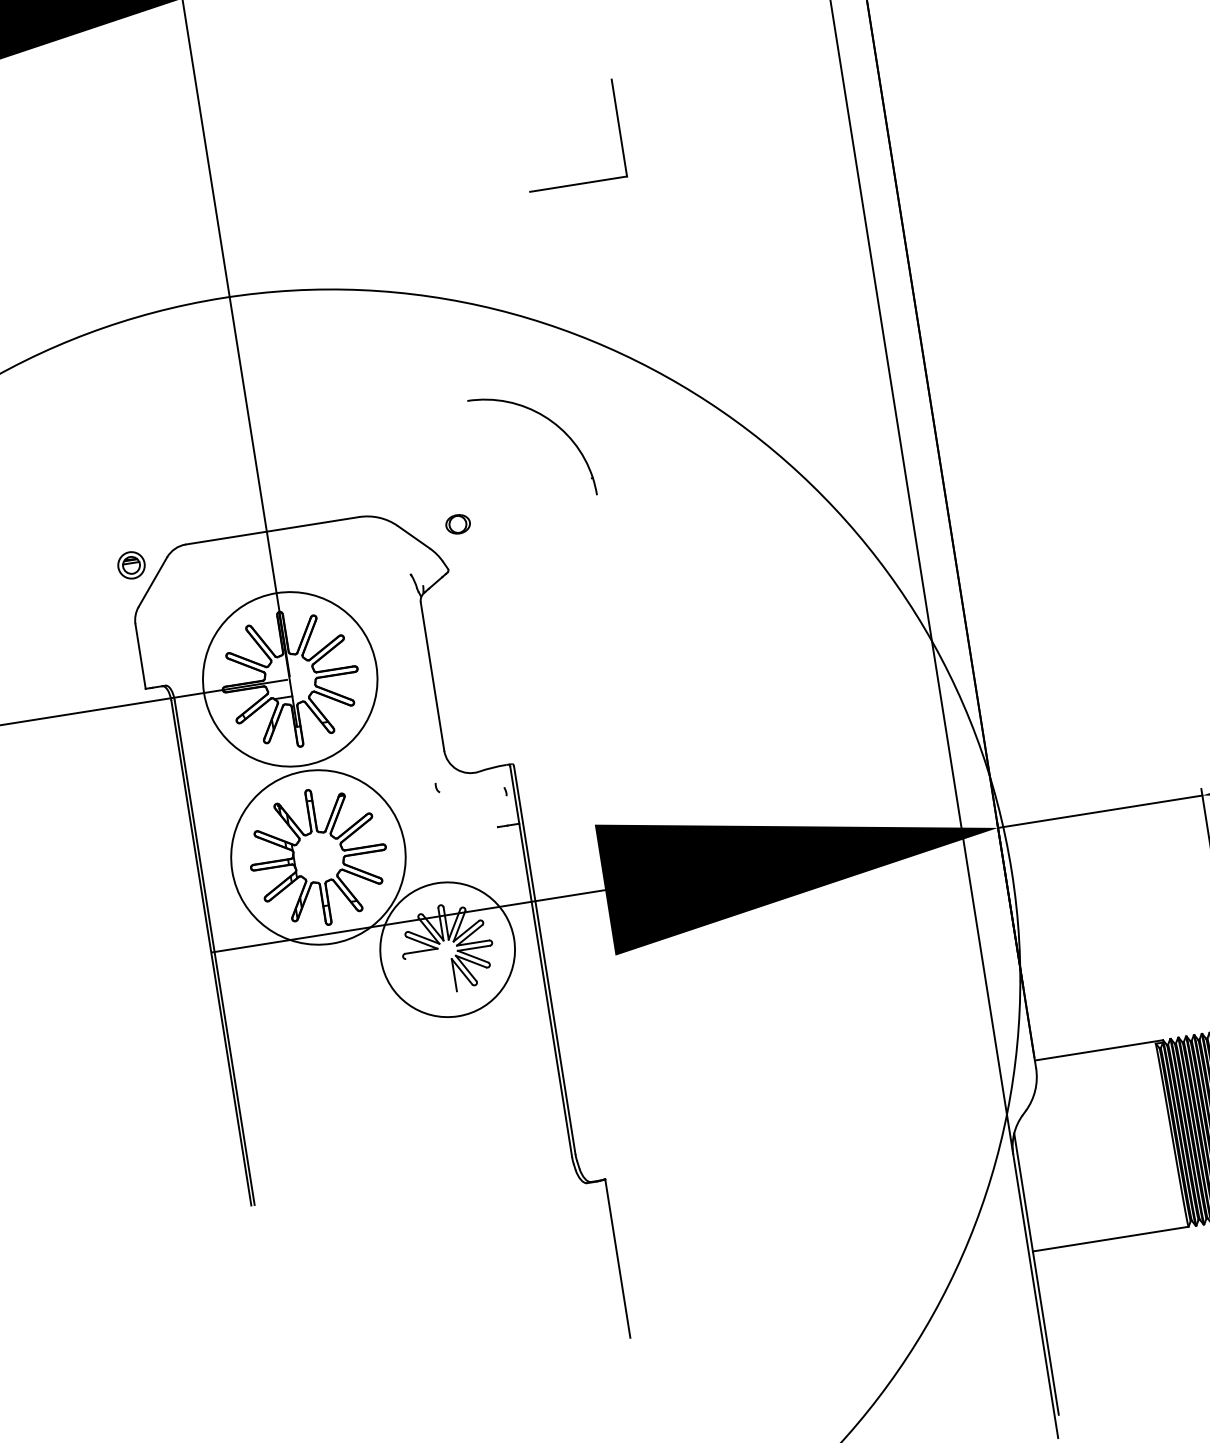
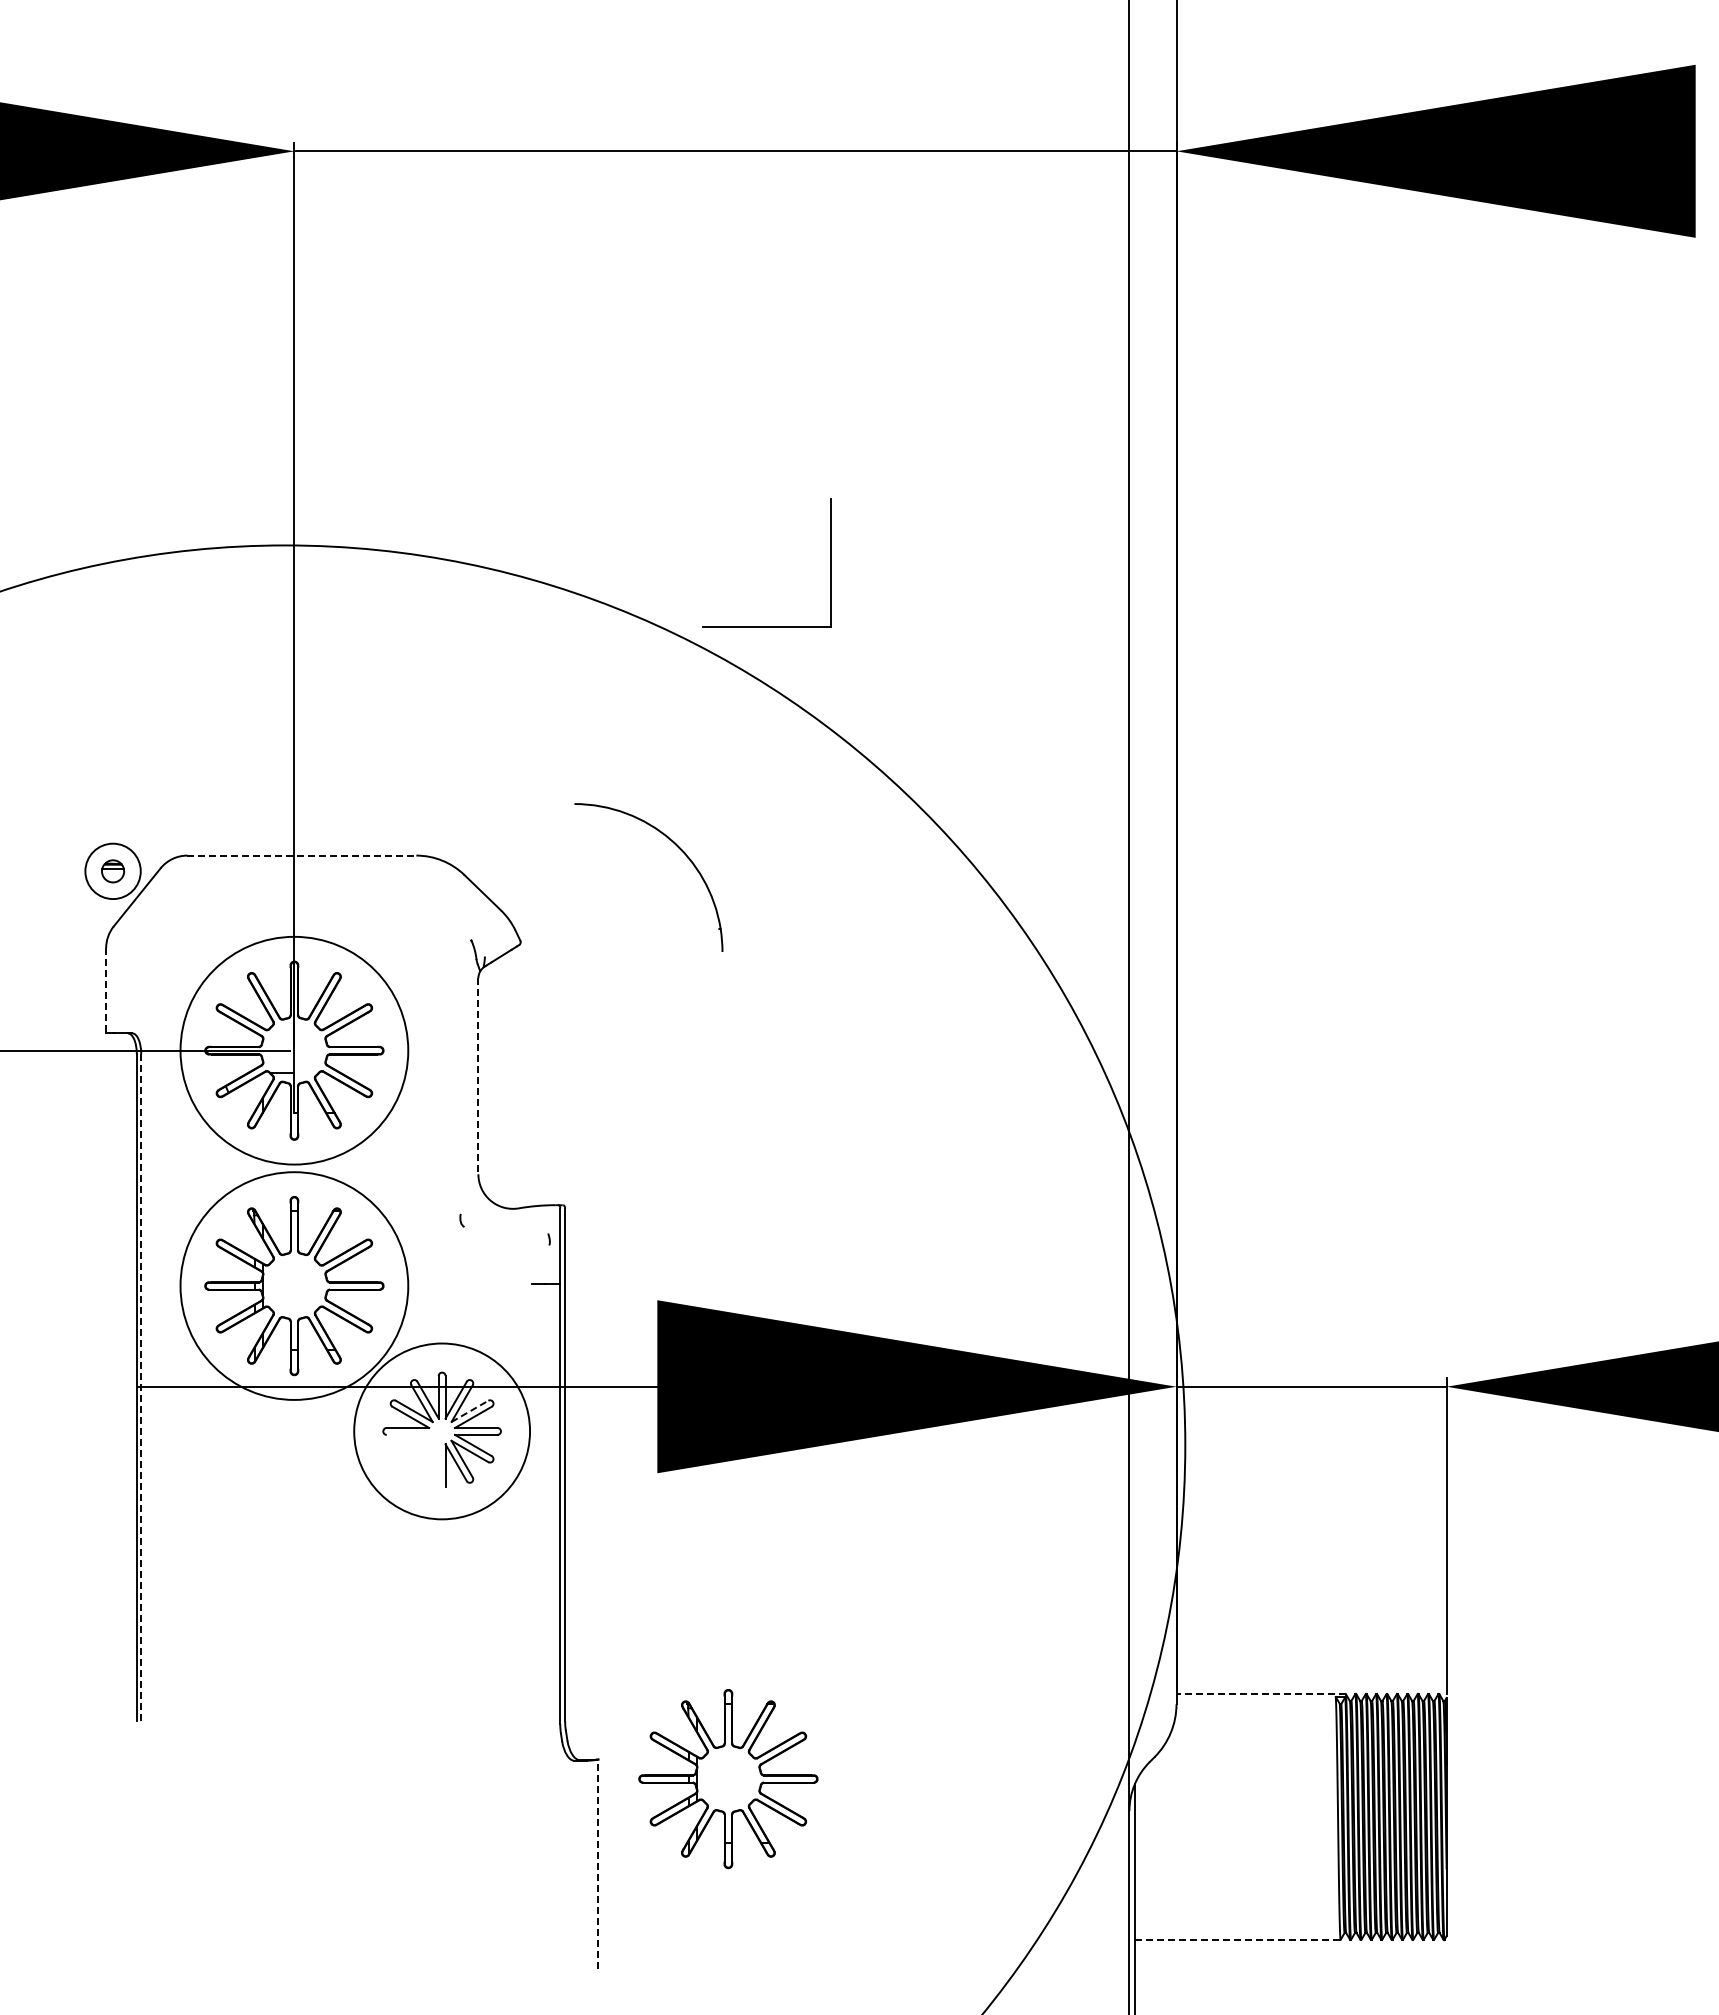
part: (618, 127) -> (830, 562), moved
part: (550, 421) -> (677, 847), moved
part: (458, 524) -> (542, 885), removed
line: (272, 530) -> (302, 855), solid -> dashed
circle: (131, 565) -> (112, 871), size x1.6
line: (140, 656) -> (106, 990), solid -> dashed
line: (432, 676) -> (478, 1076), solid -> dashed
line: (466, 931) -> (470, 1411), solid -> dashed
line: (215, 953) -> (141, 1388), solid -> dashed
line: (1099, 1050) -> (1261, 1694), solid -> dashed
part: (706, 1178) -> (728, 1779), added
line: (1110, 1238) -> (1237, 1939), solid -> dashed
line: (617, 1258) -> (598, 1864), solid -> dashed

